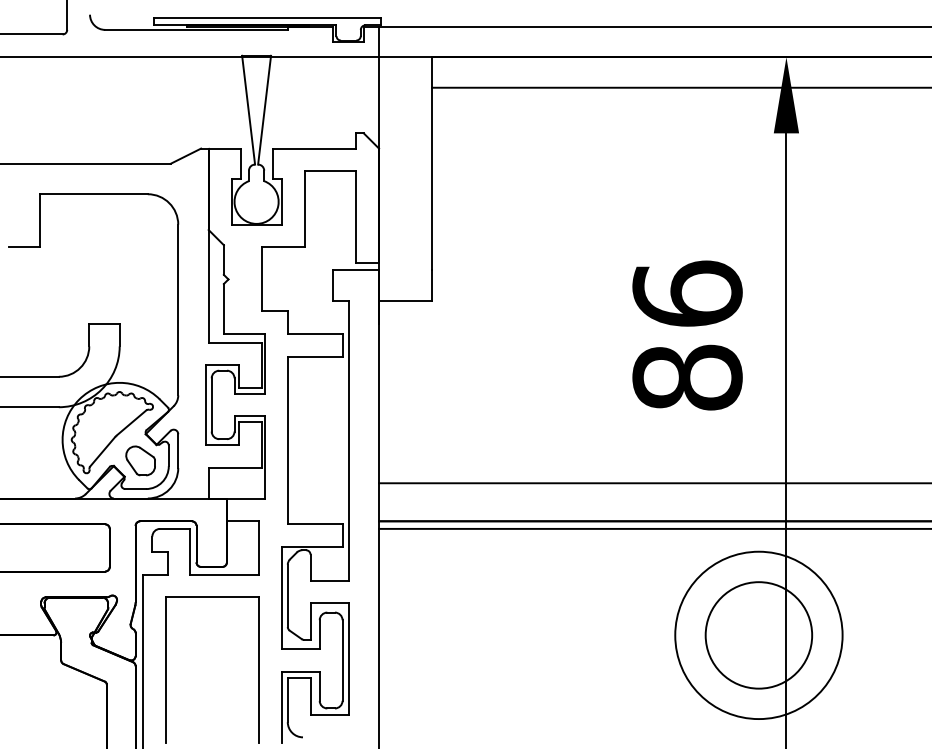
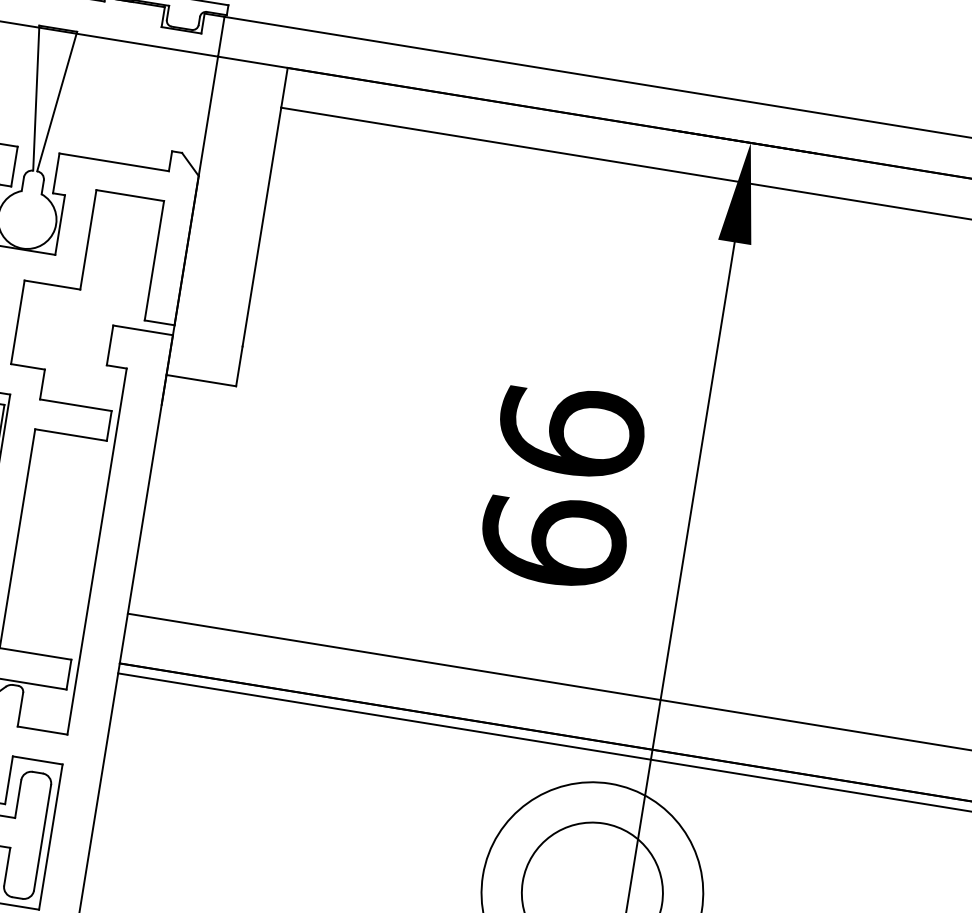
text: (687, 377) -> (553, 540), 86 -> 66

